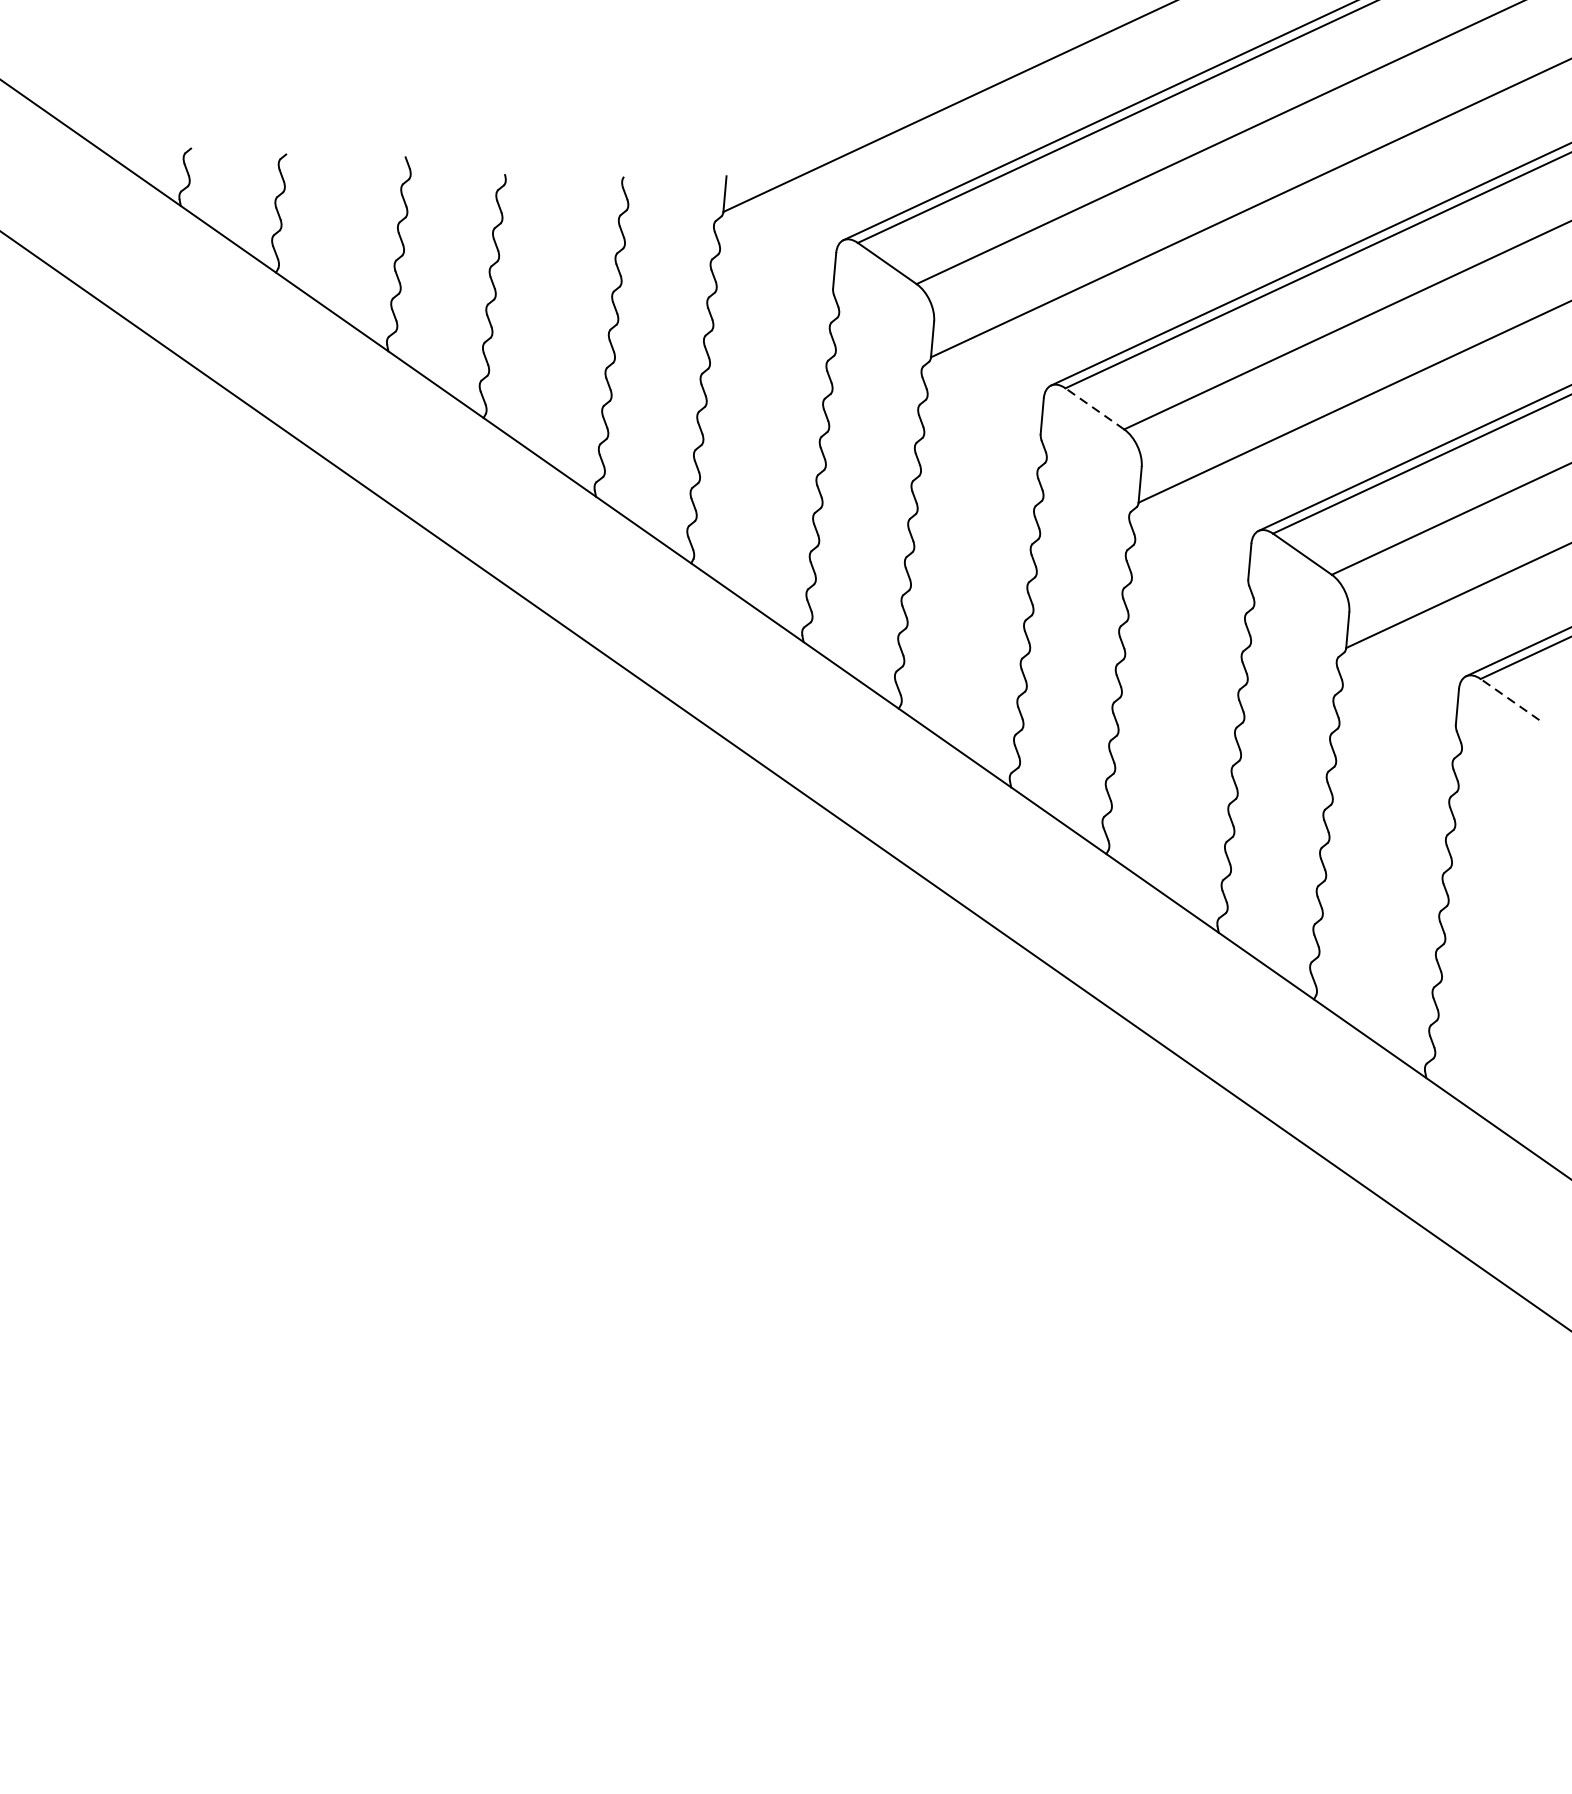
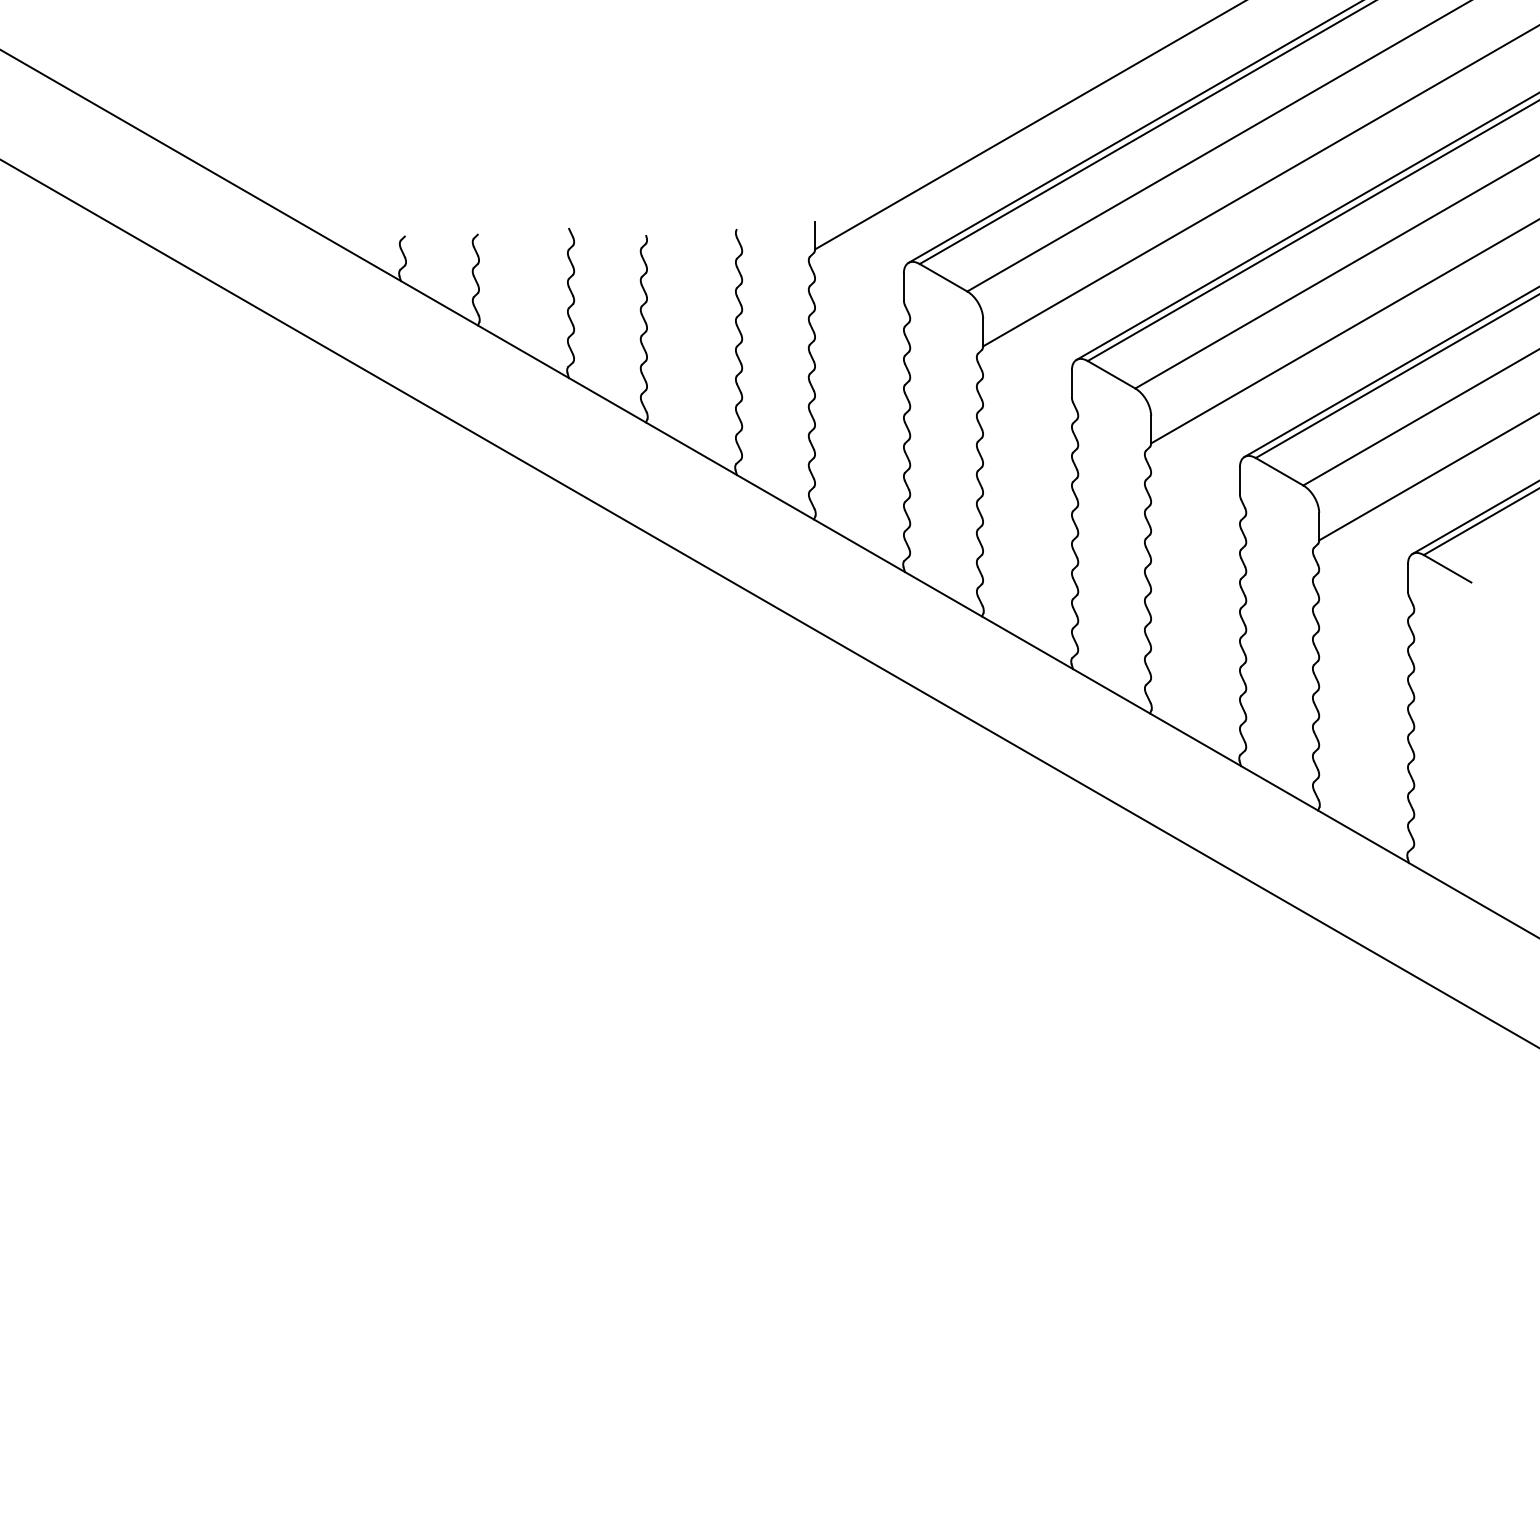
line: (1094, 408) -> (1111, 374), dashed -> solid
line: (1509, 699) -> (1447, 568), dashed -> solid

